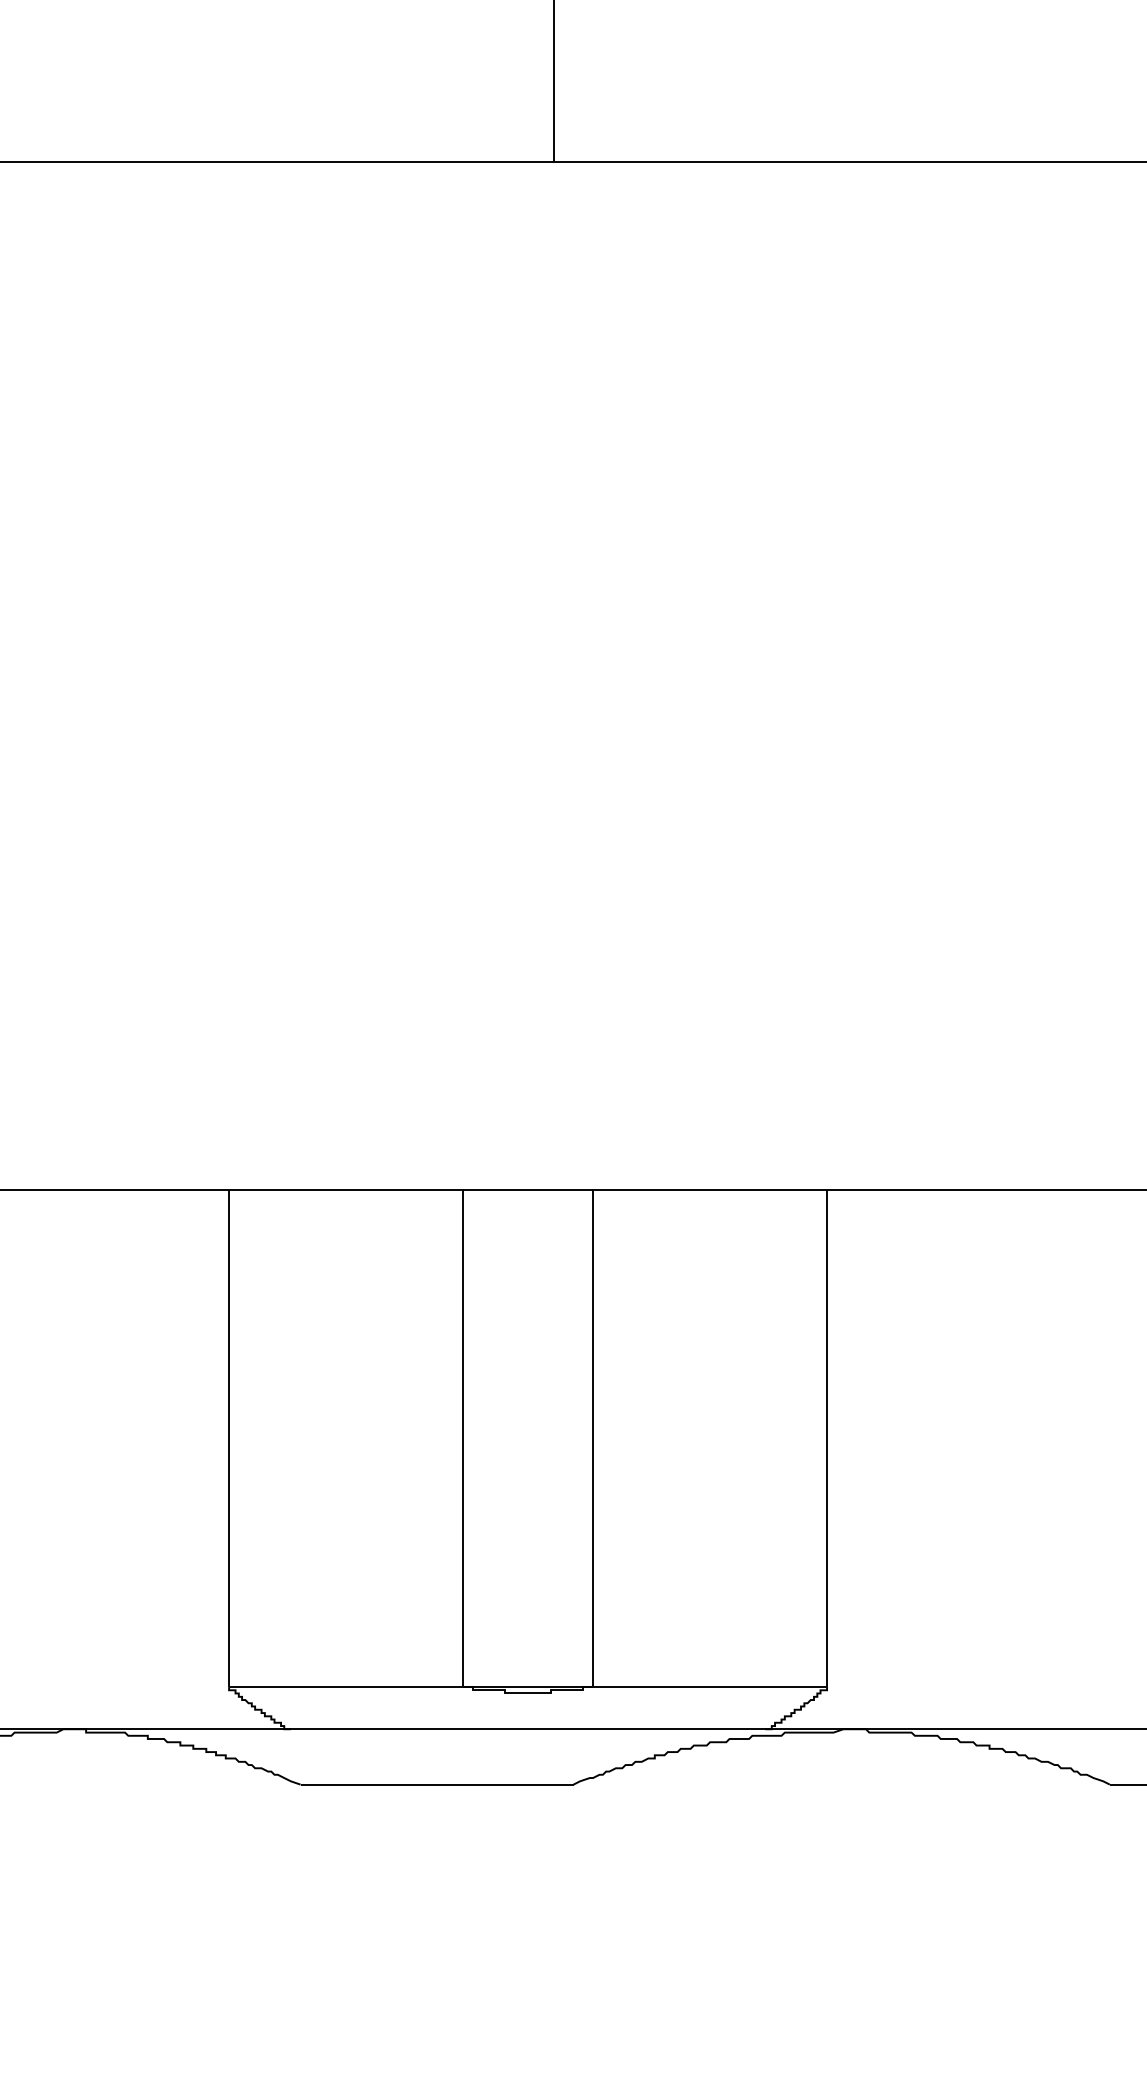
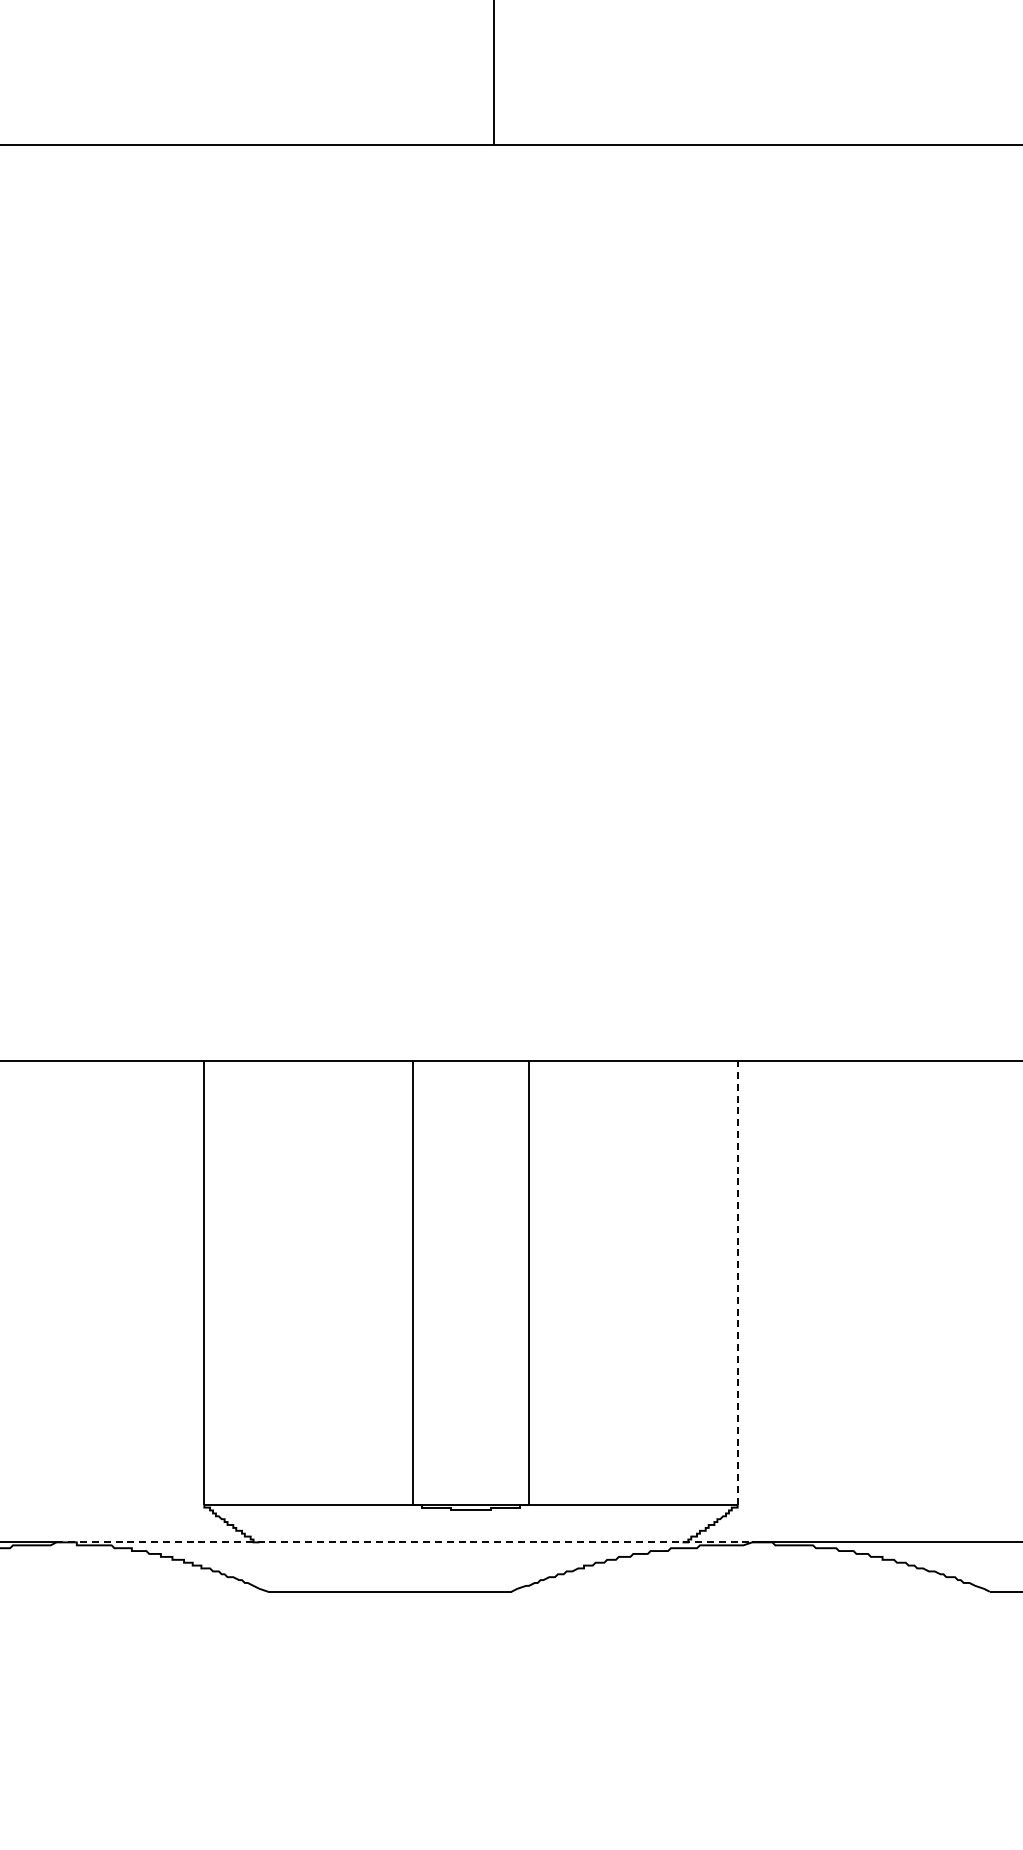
line: (826, 1437) -> (737, 1282), solid -> dashed
line: (453, 1729) -> (404, 1542), solid -> dashed

